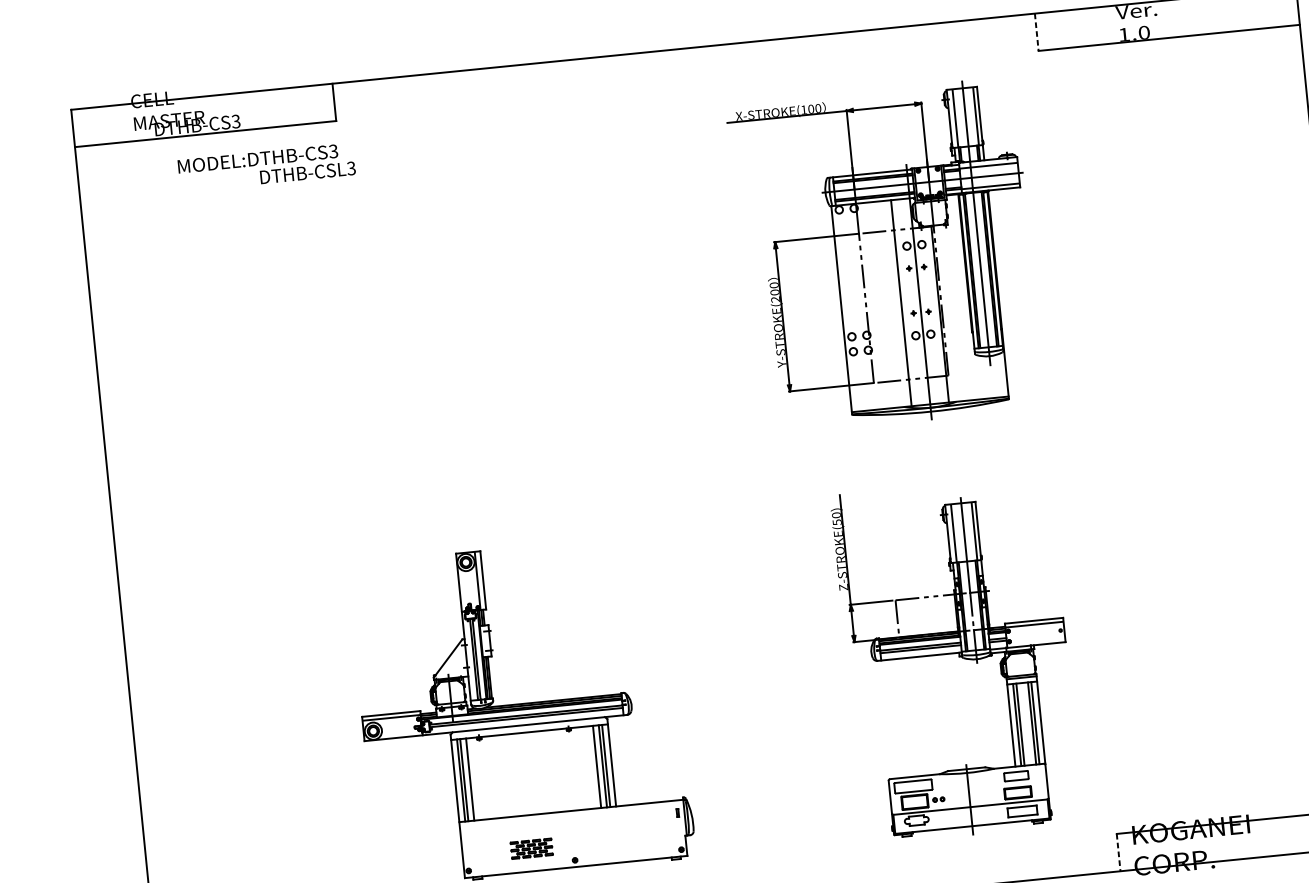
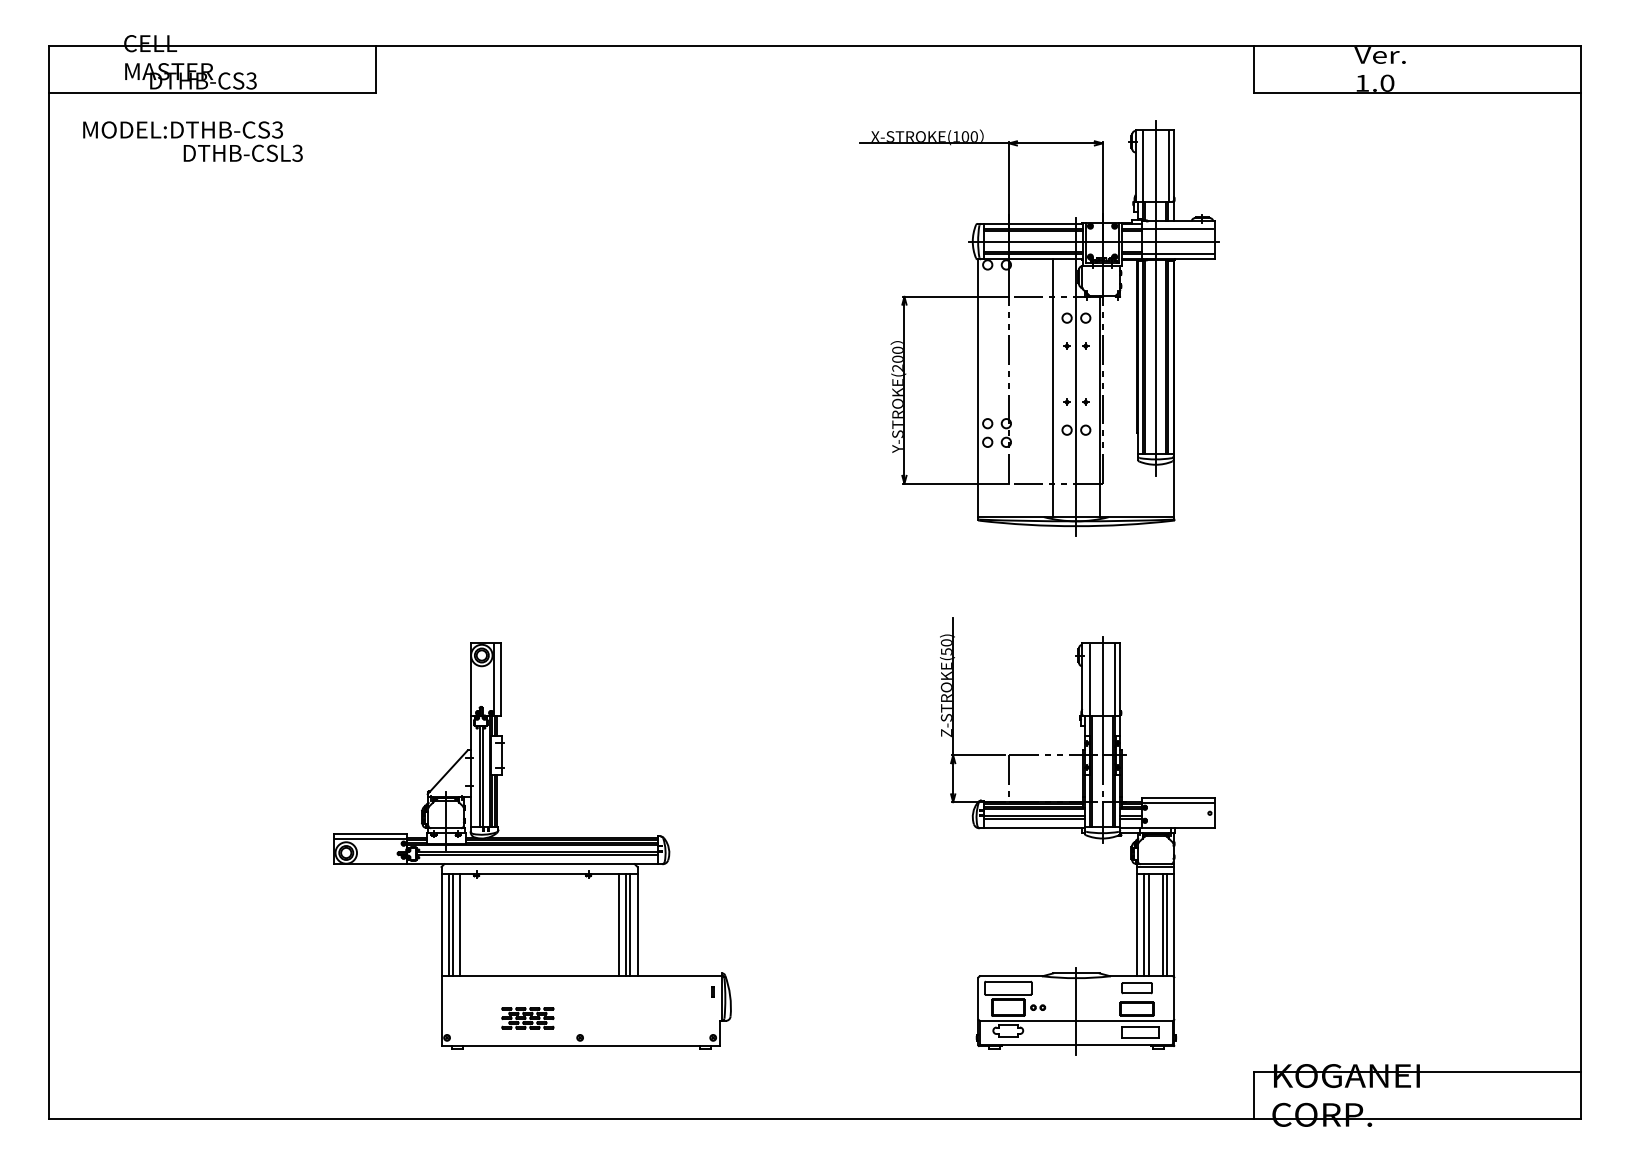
line: (1036, 32) -> (1254, 69), dashed -> solid
text: (266, 167) -> (192, 141), moved
line: (1118, 852) -> (1254, 1095), dashed -> solid

